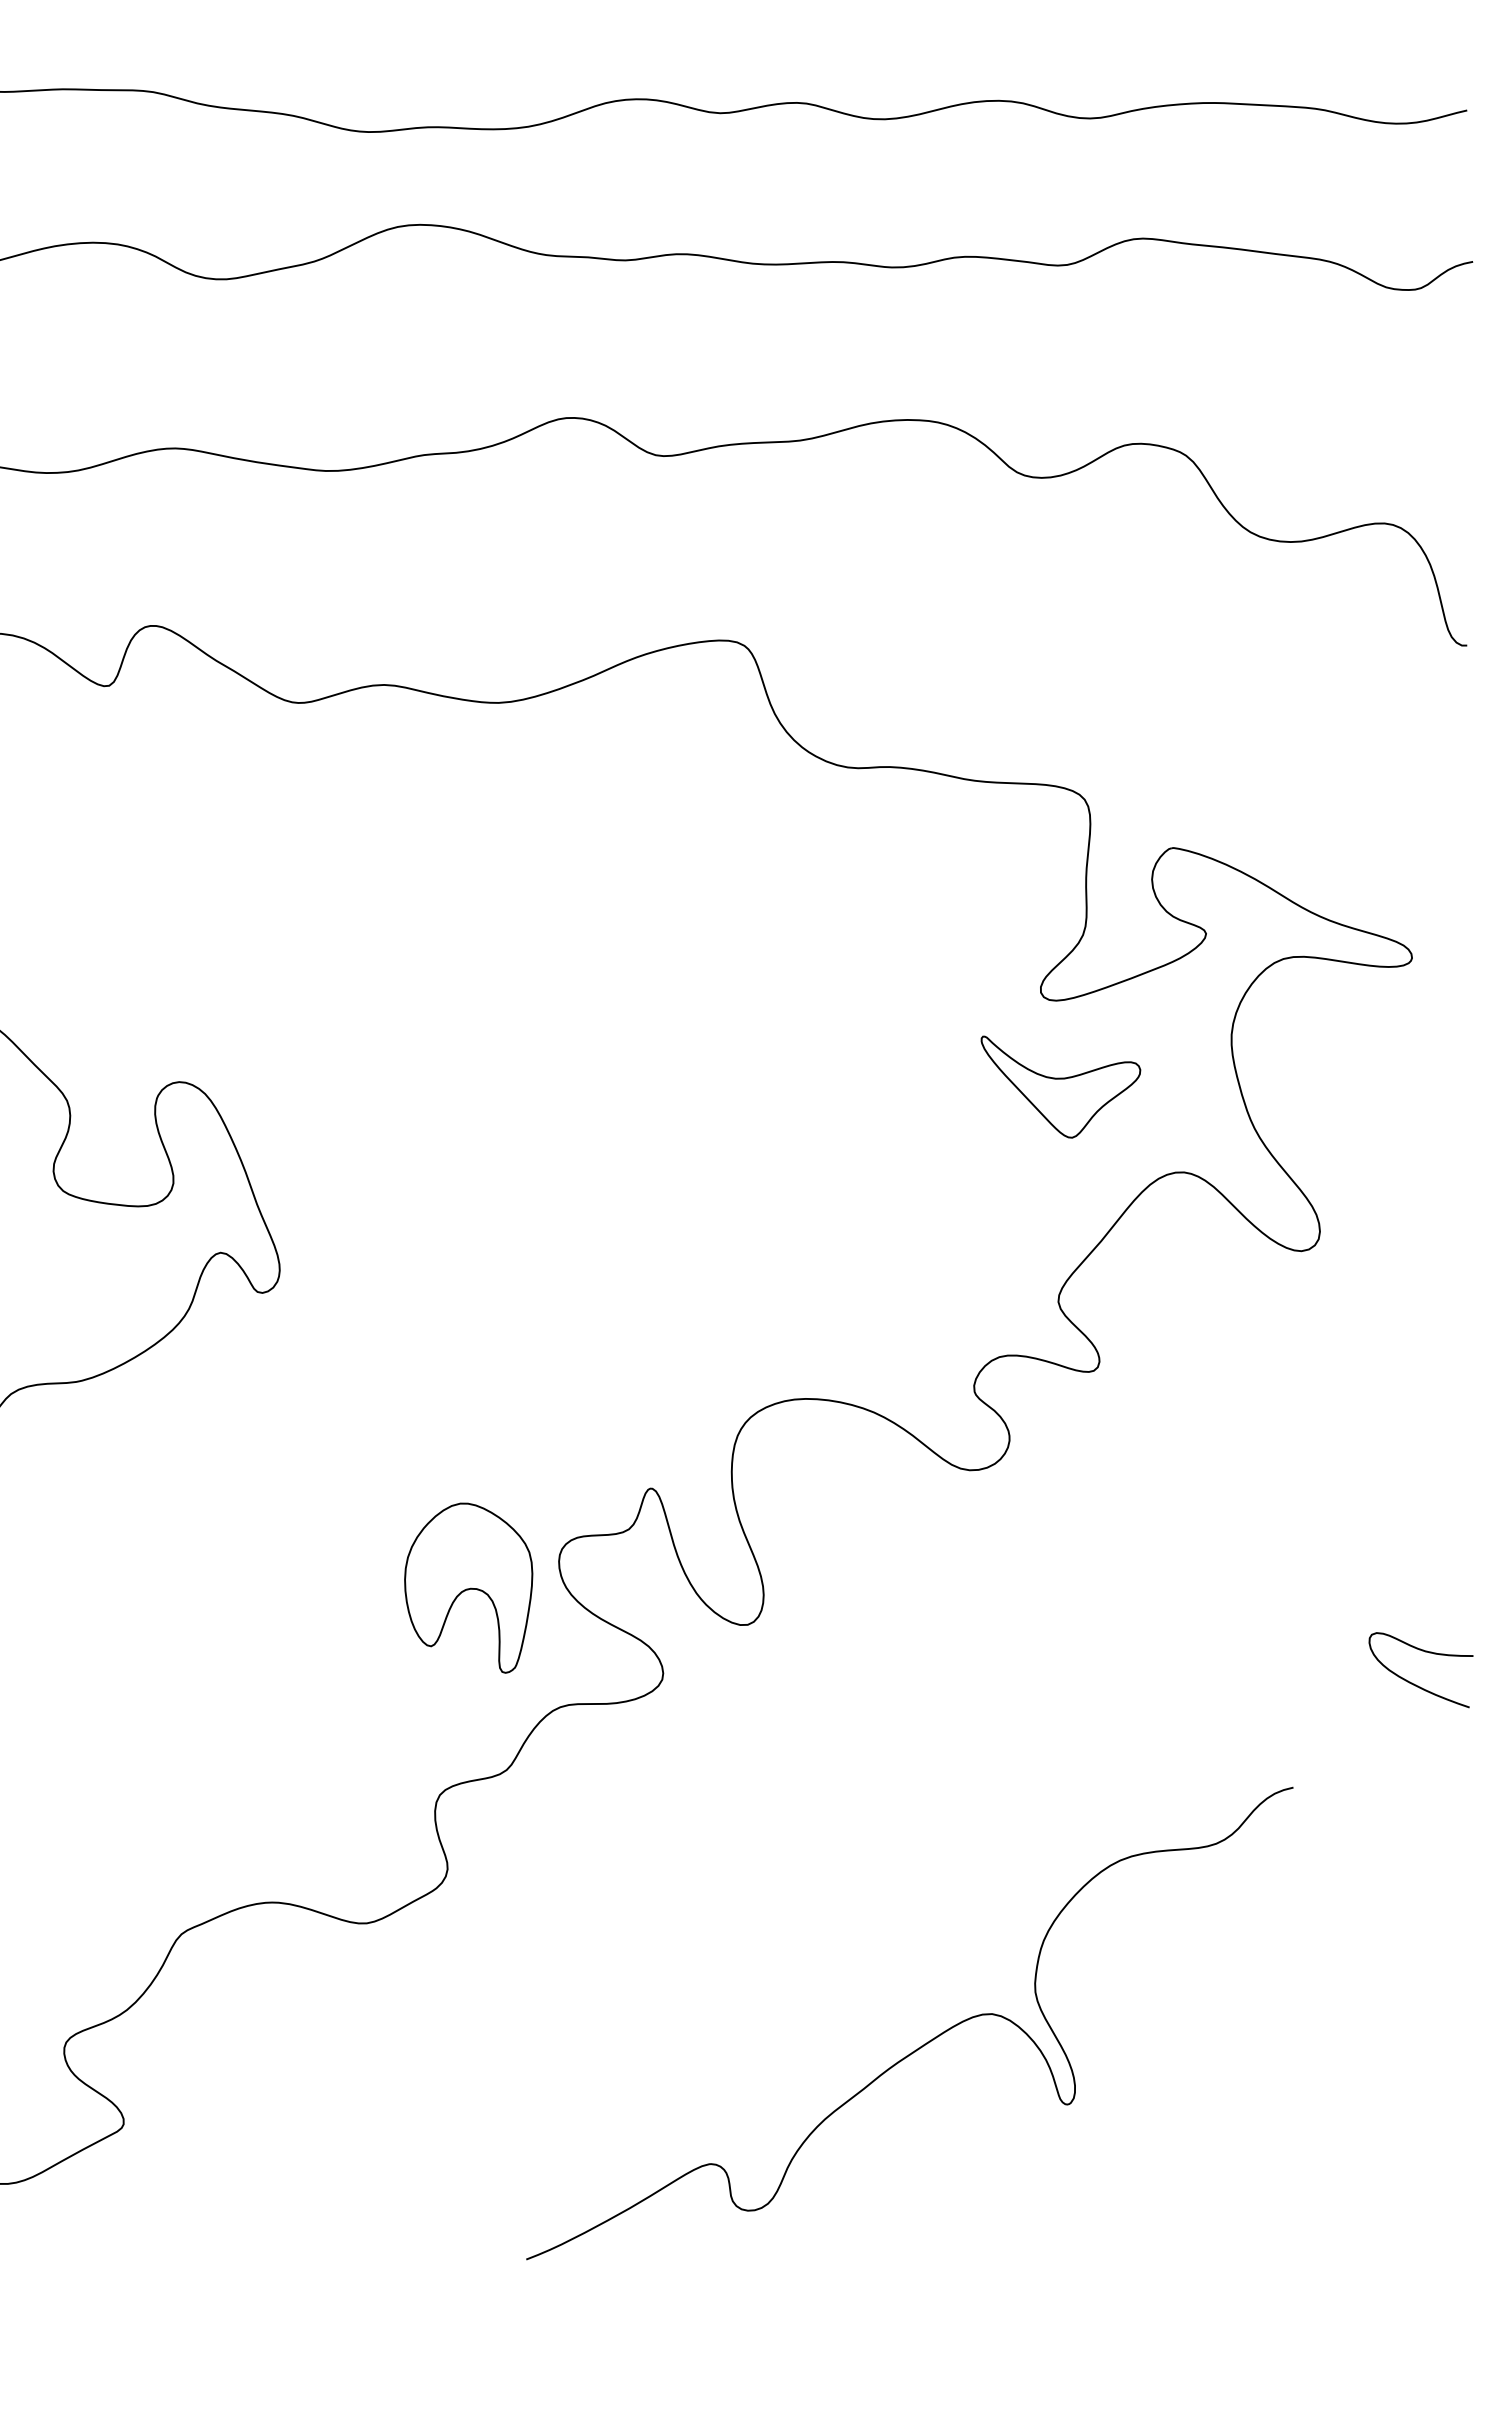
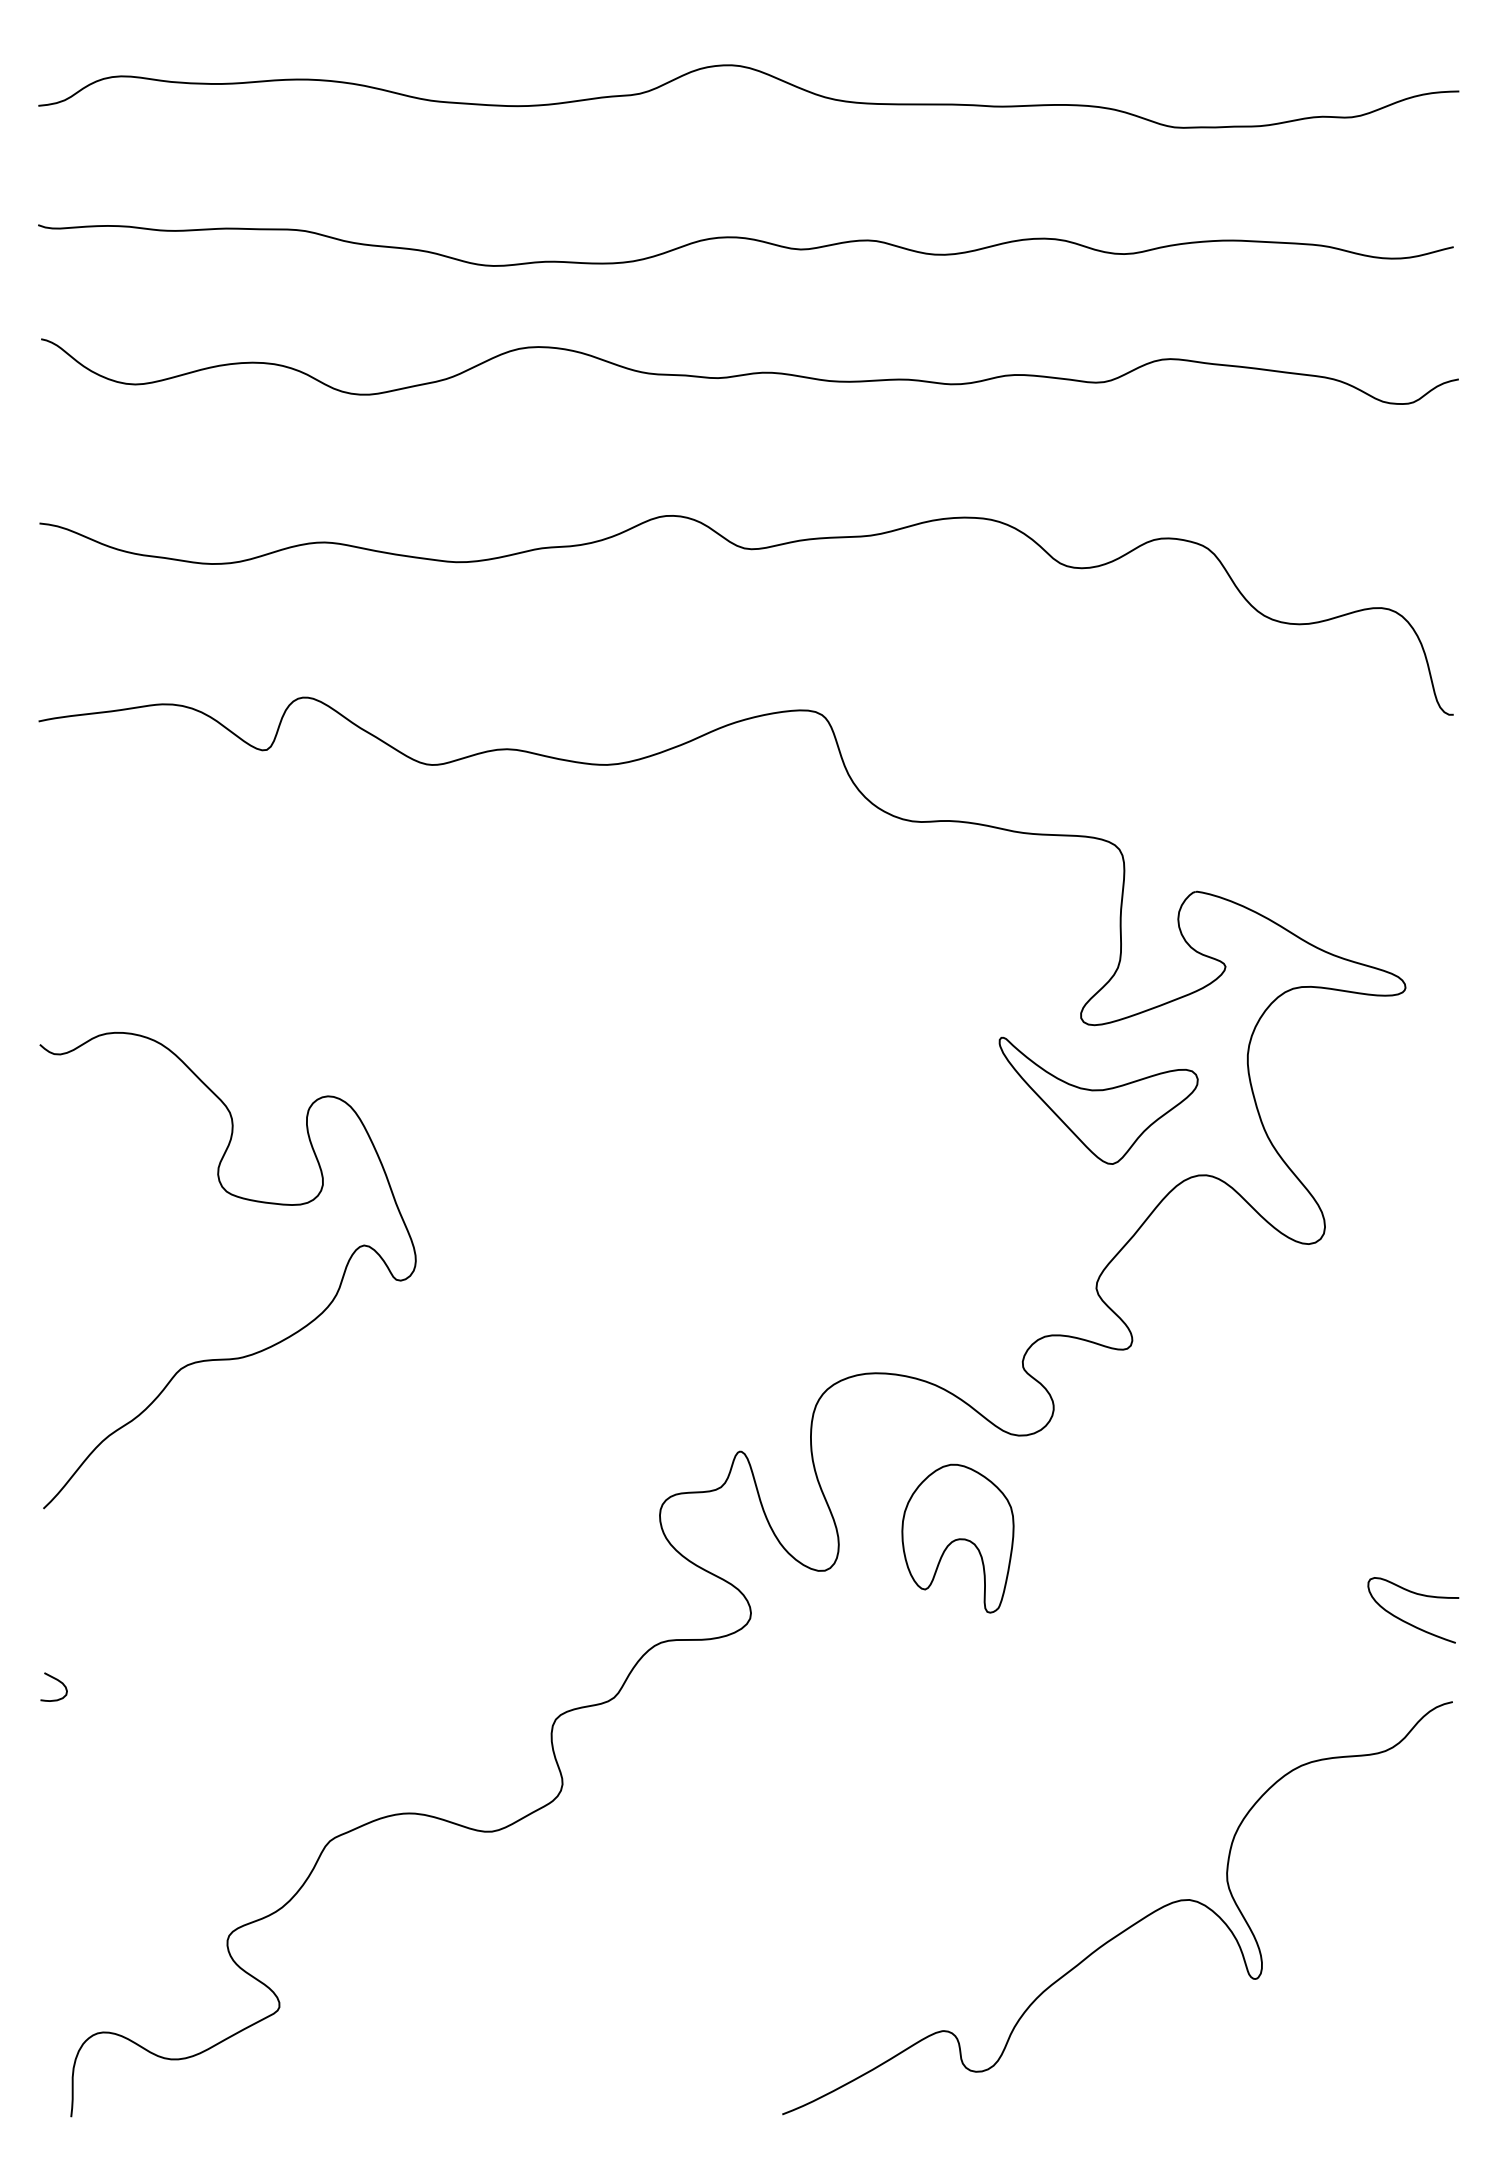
part: (1060, 1086) -> (1098, 1100), size x1.43
part: (468, 1587) -> (957, 1538), moved
curve: (924, 2043) -> (1130, 1925), moved

